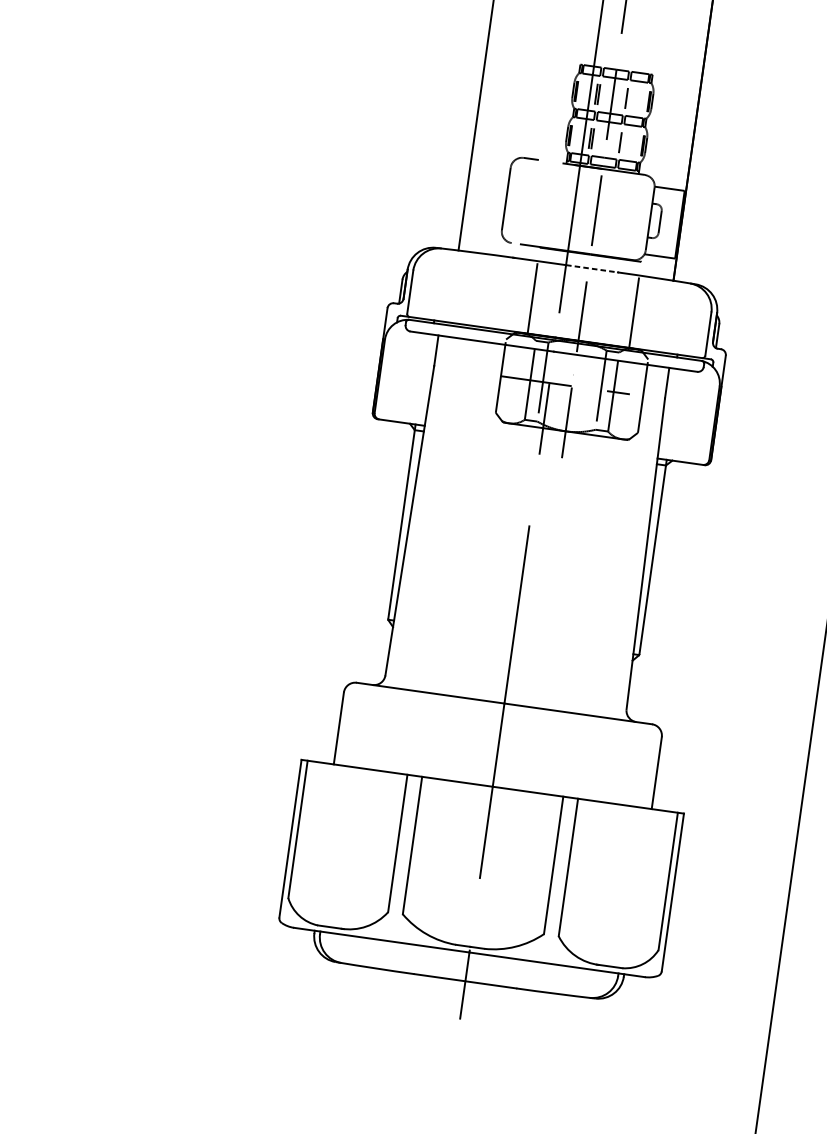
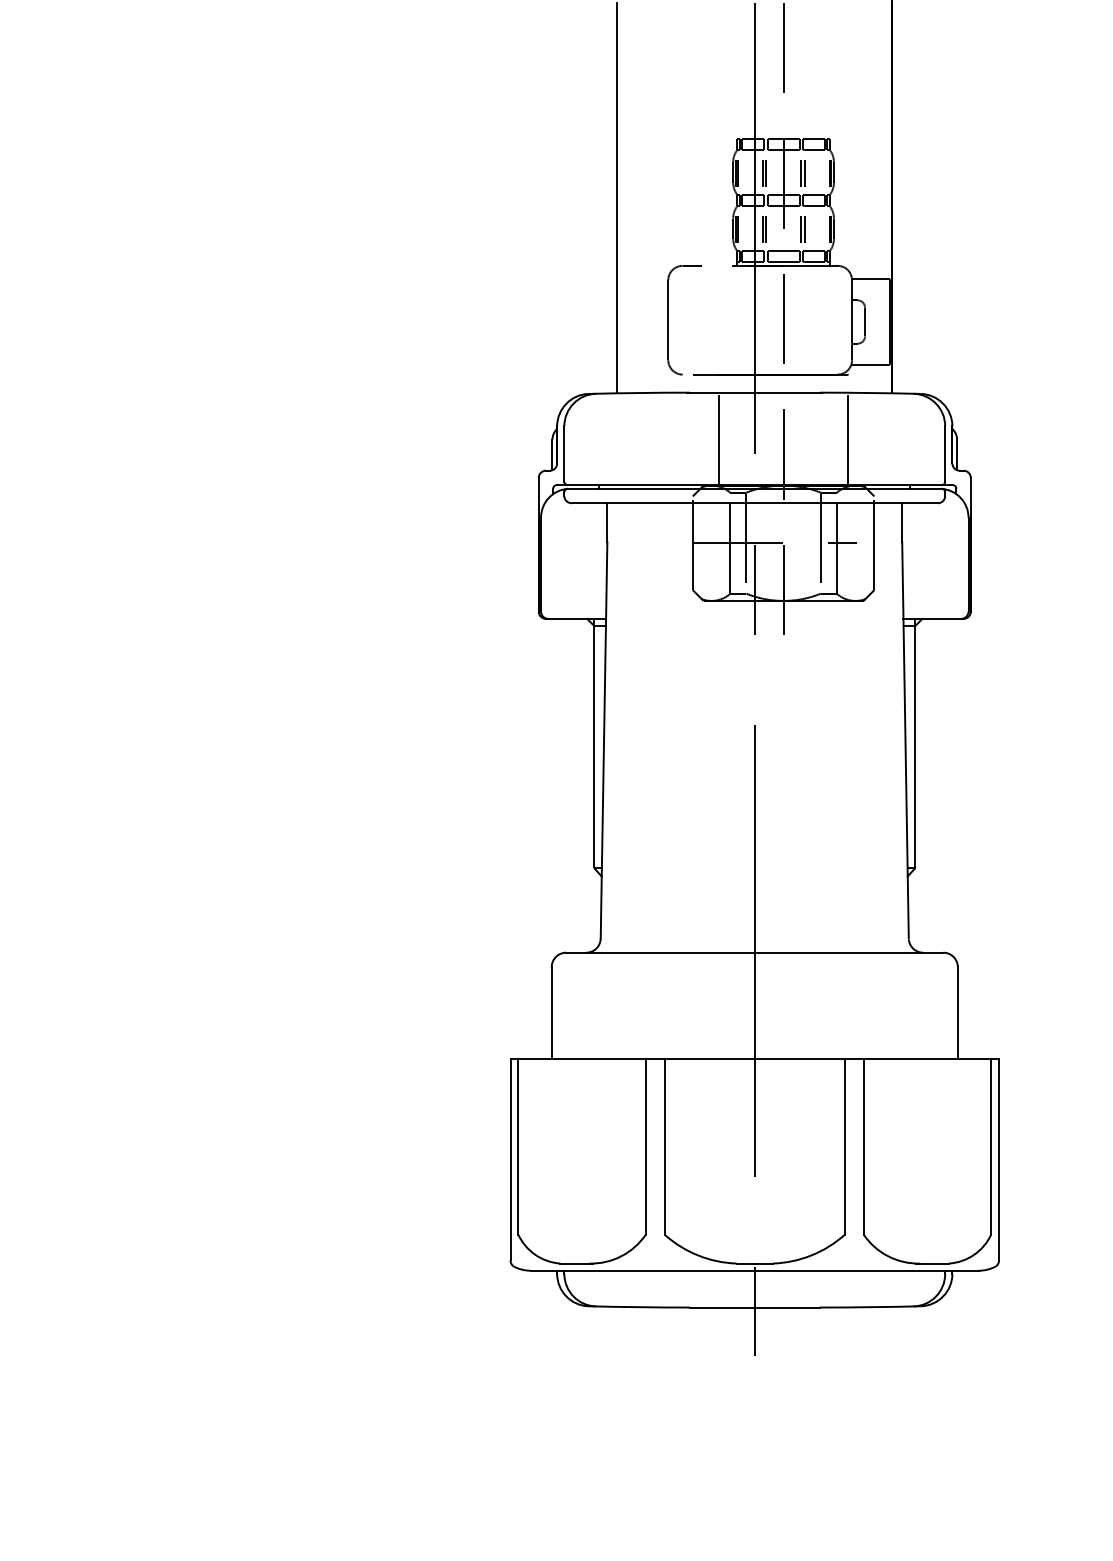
line: (629, 98) -> (804, 172), added
line: (622, 142) -> (804, 229), added
line: (592, 268) -> (788, 392), dashed -> solid

